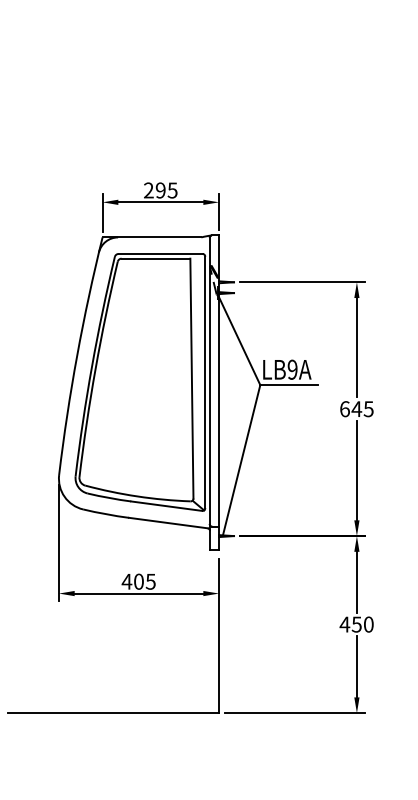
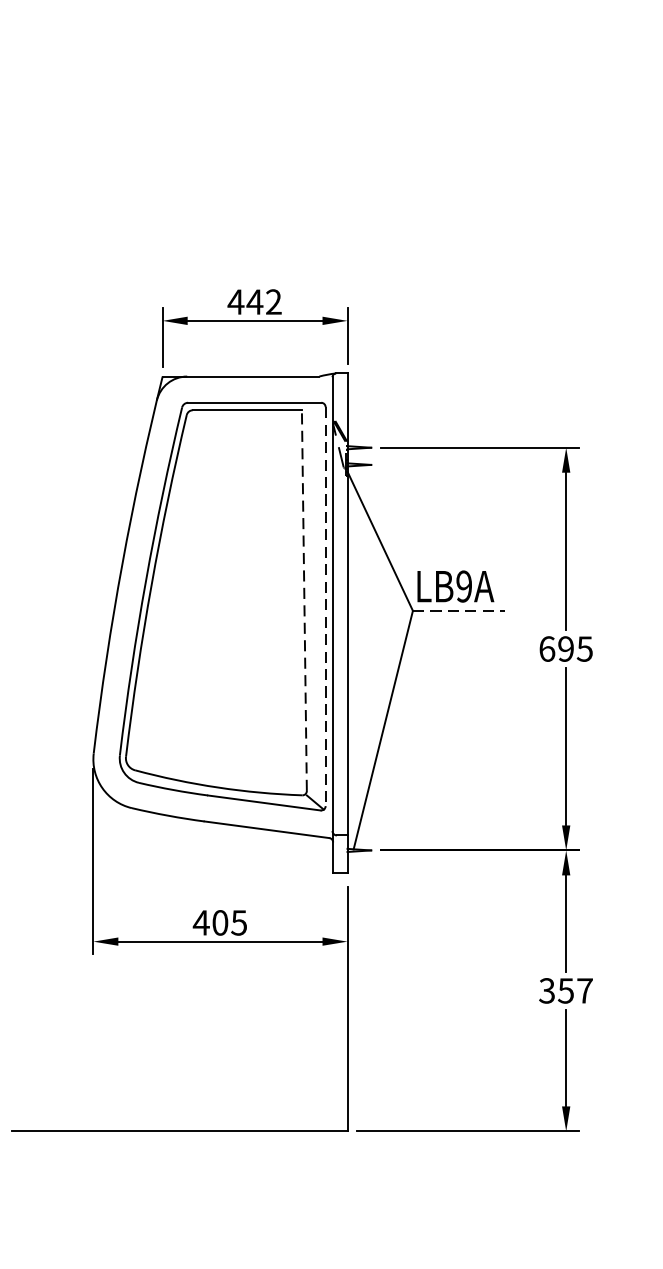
text: (160, 190) -> (254, 302), 295 -> 442
line: (191, 378) -> (303, 600), solid -> dashed
line: (205, 382) -> (325, 606), solid -> dashed
line: (289, 385) -> (459, 611), solid -> dashed
text: (356, 409) -> (565, 649), 645 -> 695
text: (356, 624) -> (565, 990), 450 -> 357

